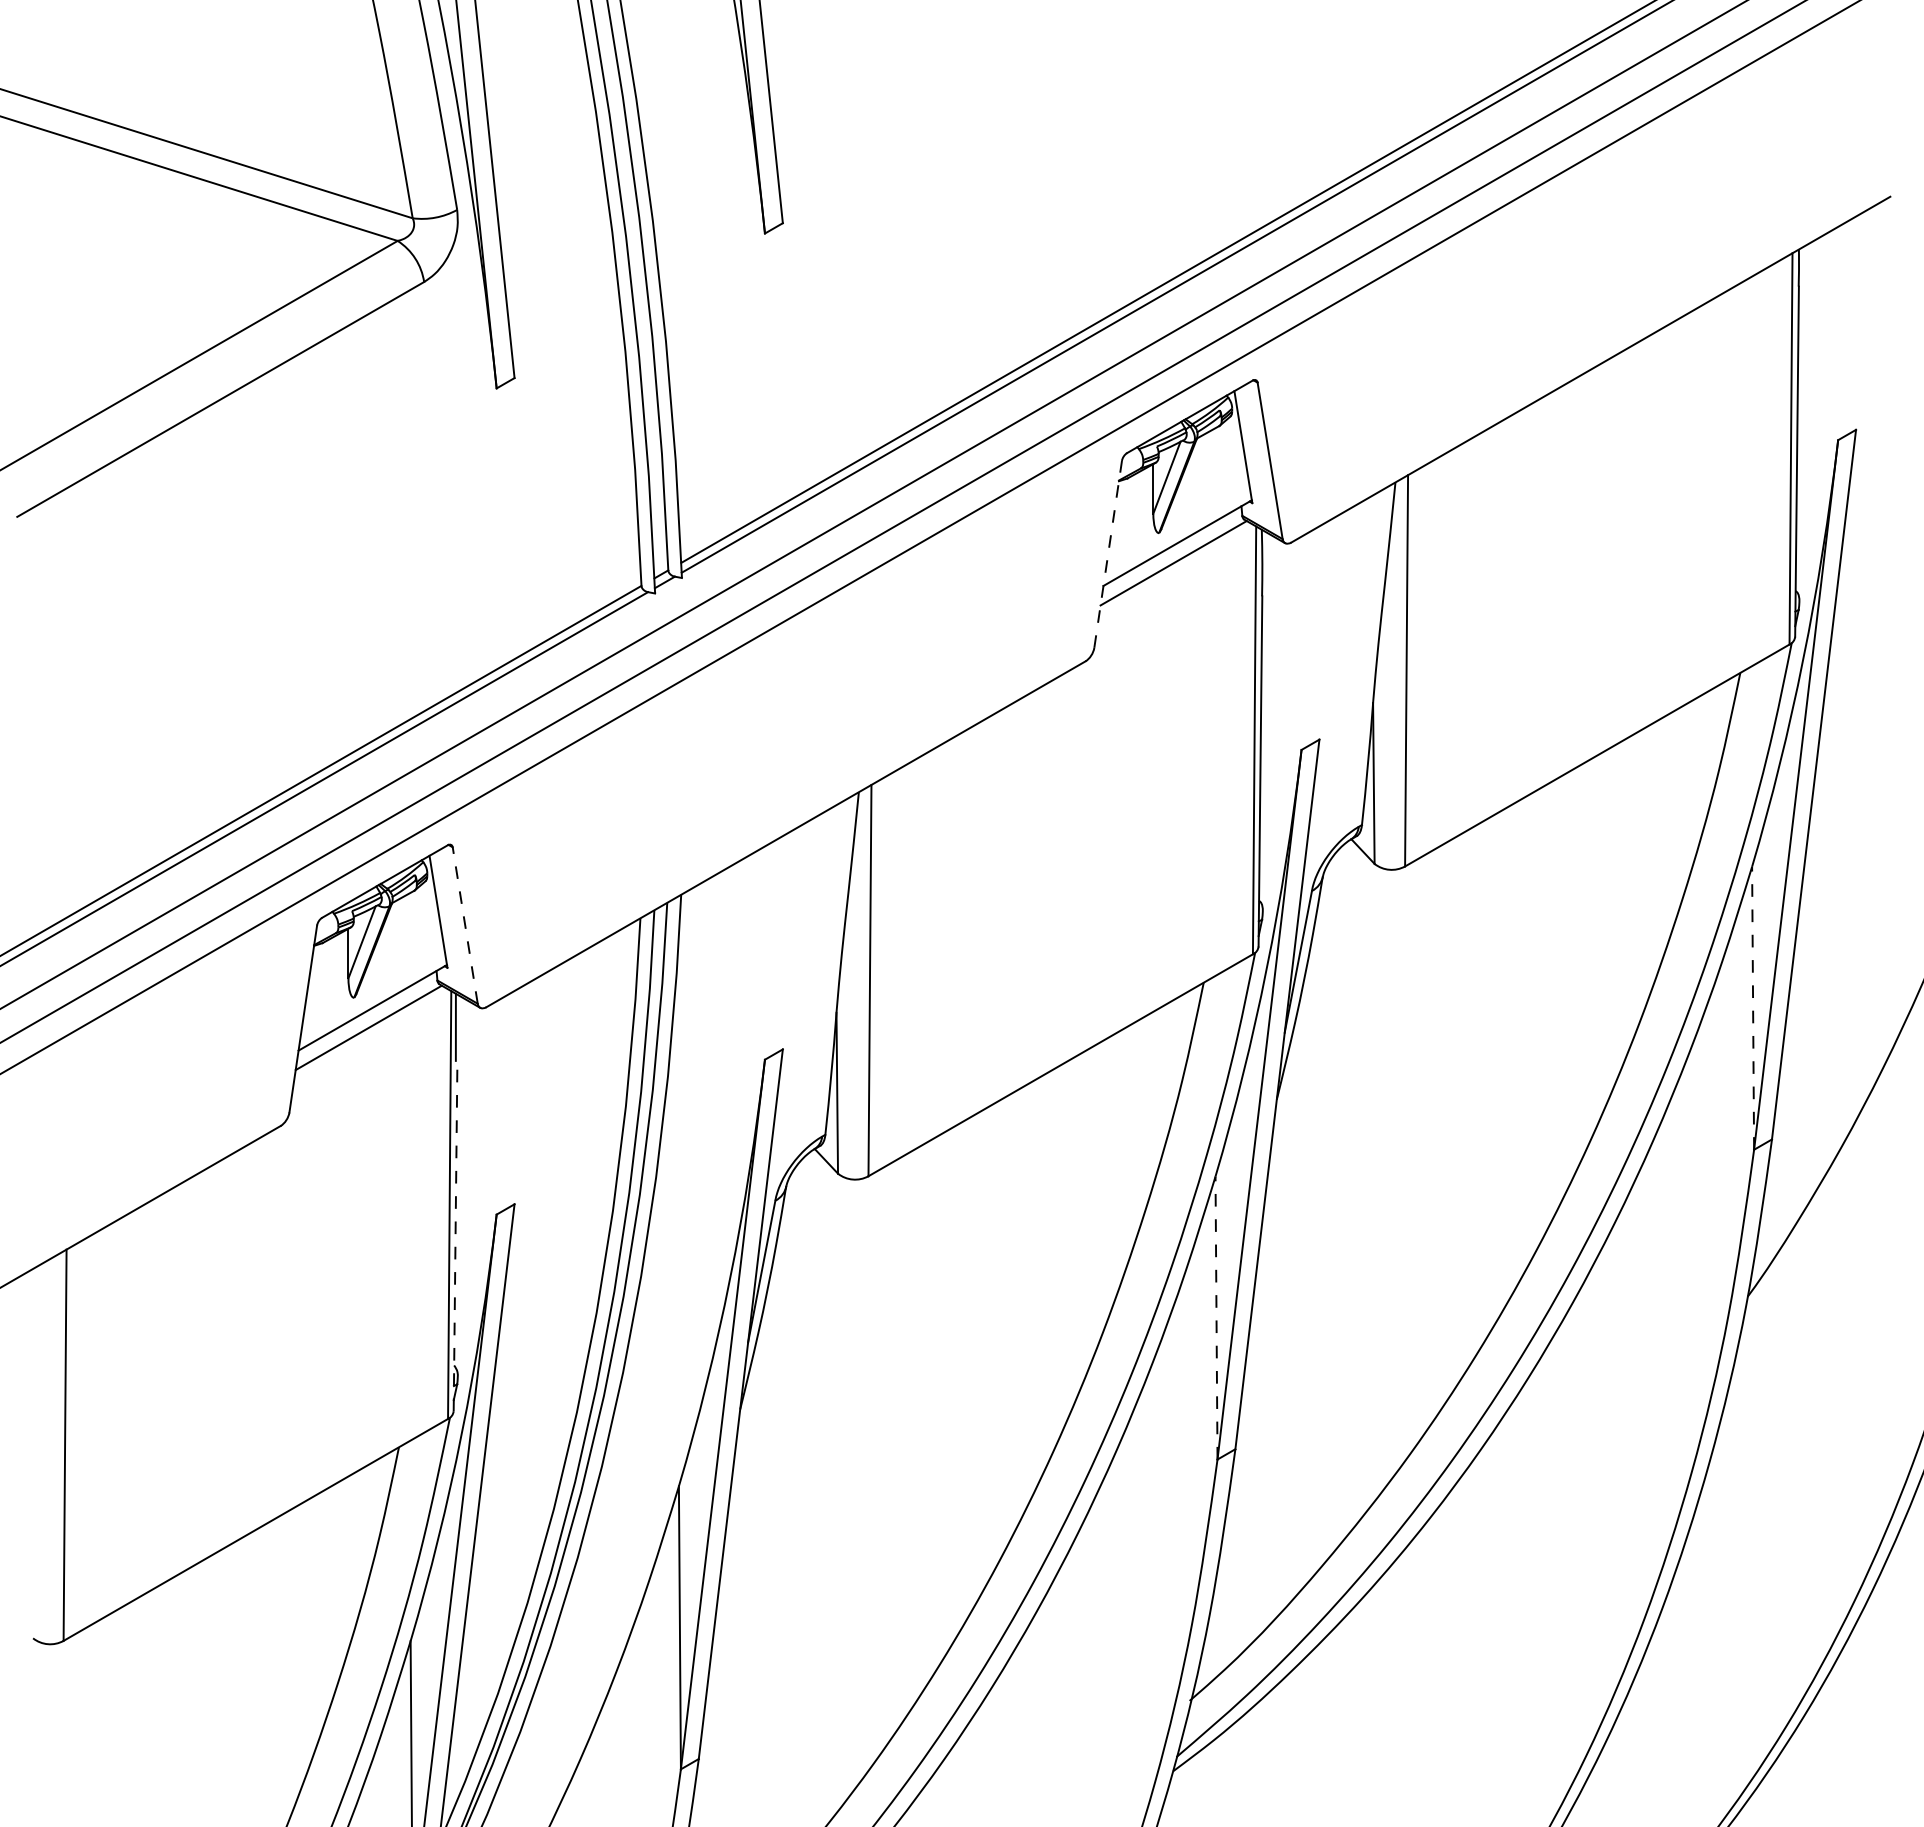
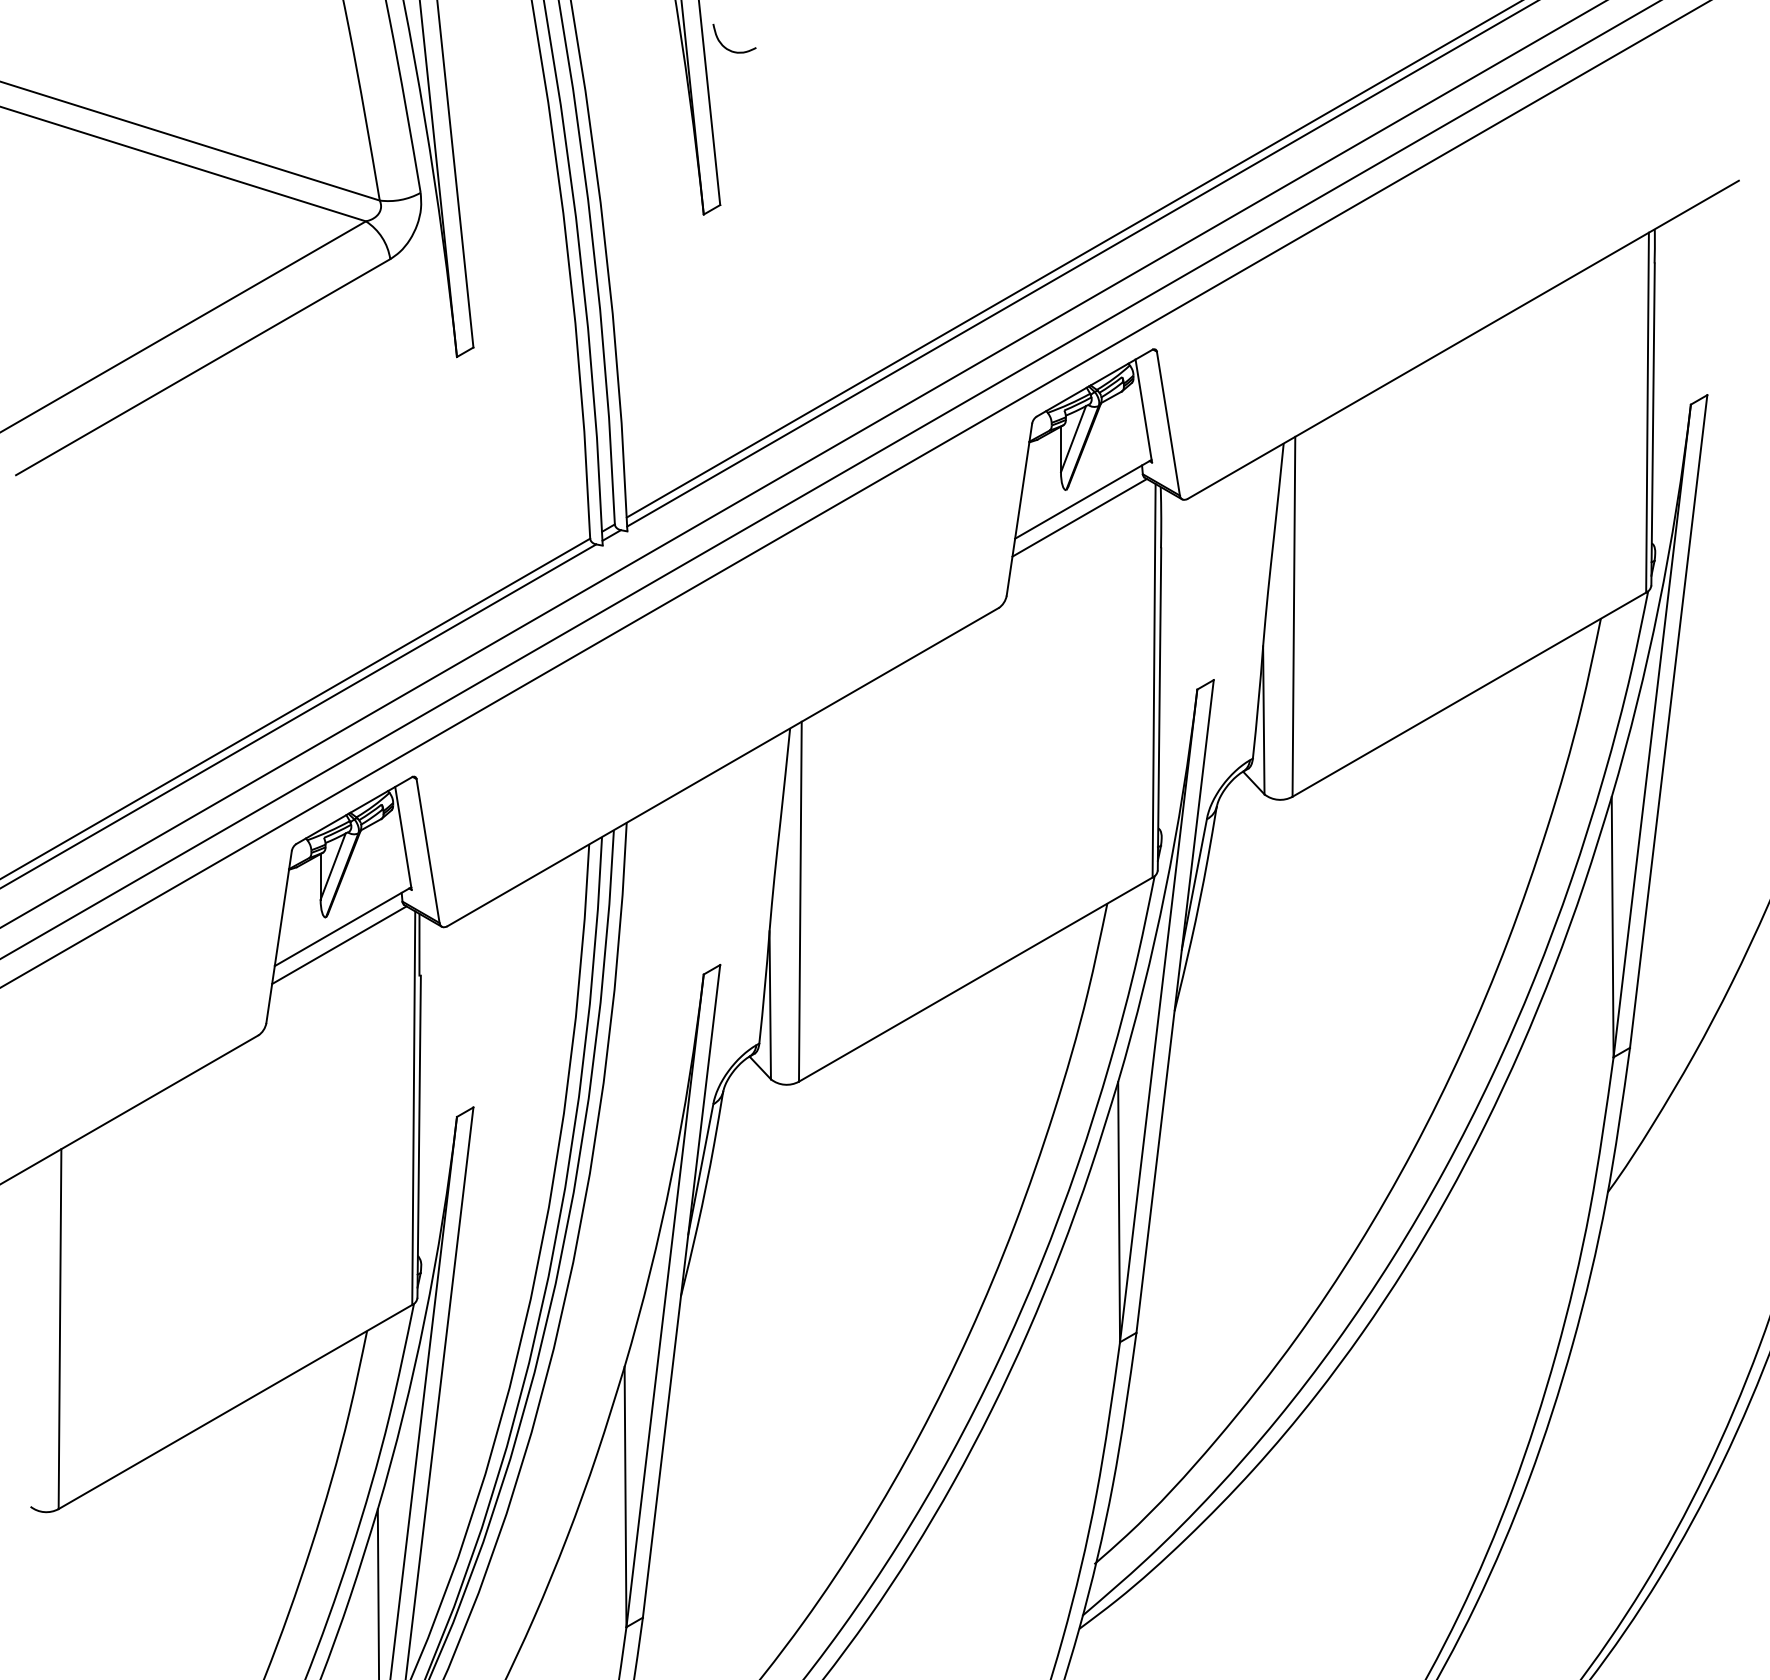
curve: (792, 53) -> (729, 48), added
line: (1108, 553) -> (1019, 508), dashed -> solid
line: (465, 925) -> (428, 851), dashed -> solid
line: (1753, 1008) -> (1613, 927), dashed -> solid
line: (455, 1235) -> (419, 1136), dashed -> solid
line: (1216, 1318) -> (1119, 1212), dashed -> solid

